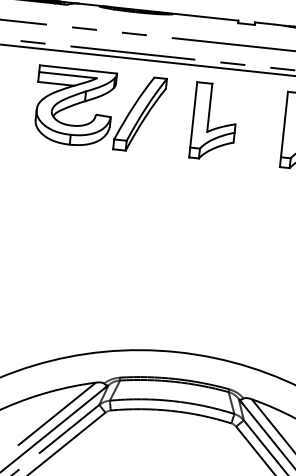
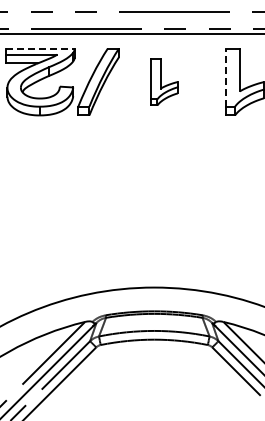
line: (78, 69) -> (40, 48), solid -> dashed
part: (214, 121) -> (164, 81), size x0.7
line: (284, 124) -> (226, 77), solid -> dashed

